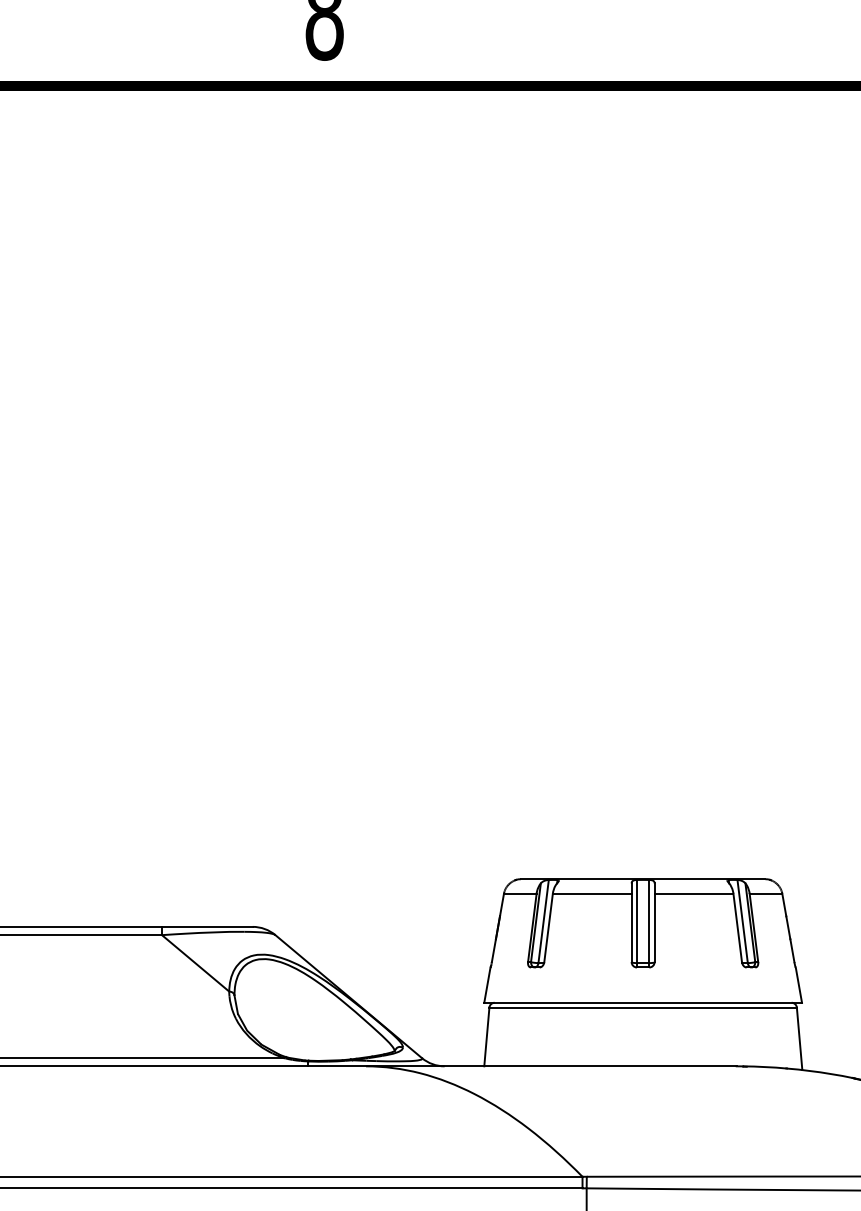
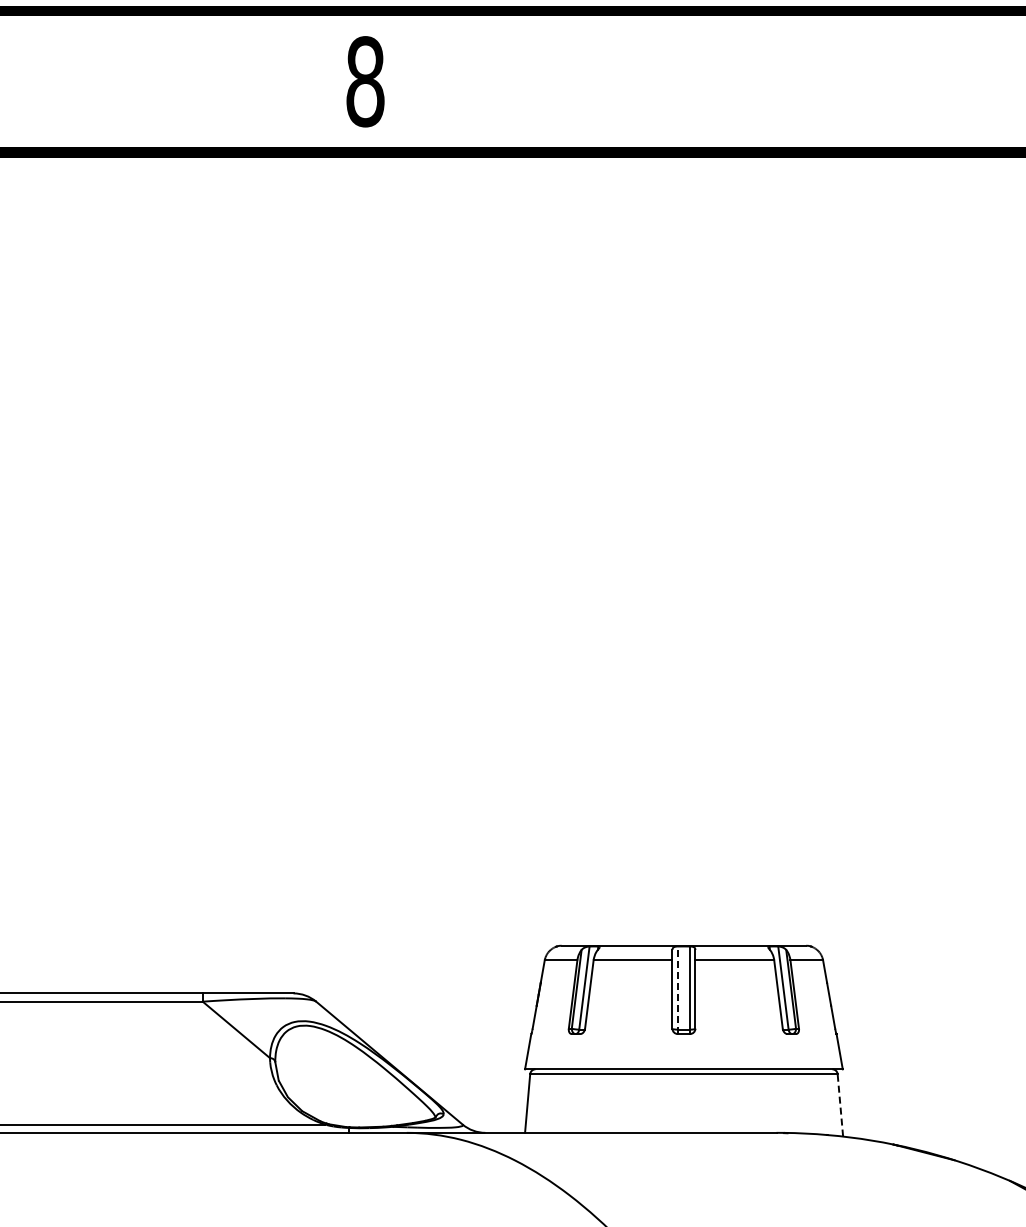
line: (636, 923) -> (677, 990), solid -> dashed
line: (799, 1037) -> (840, 1104), solid -> dashed

